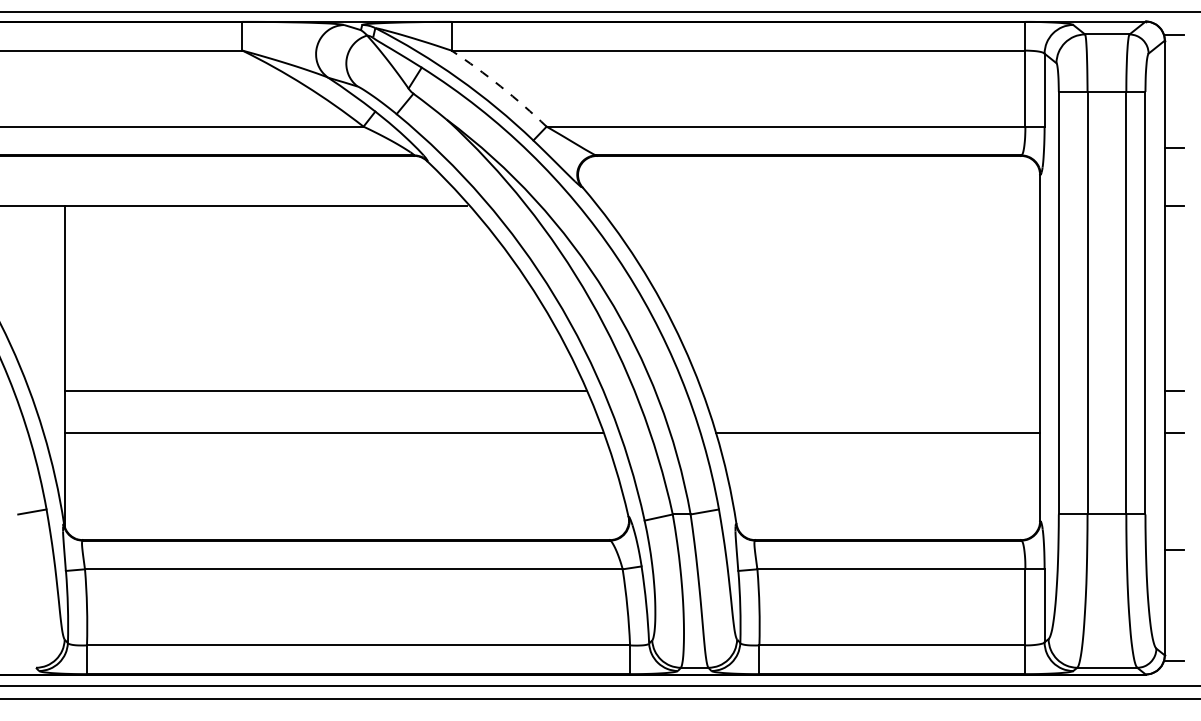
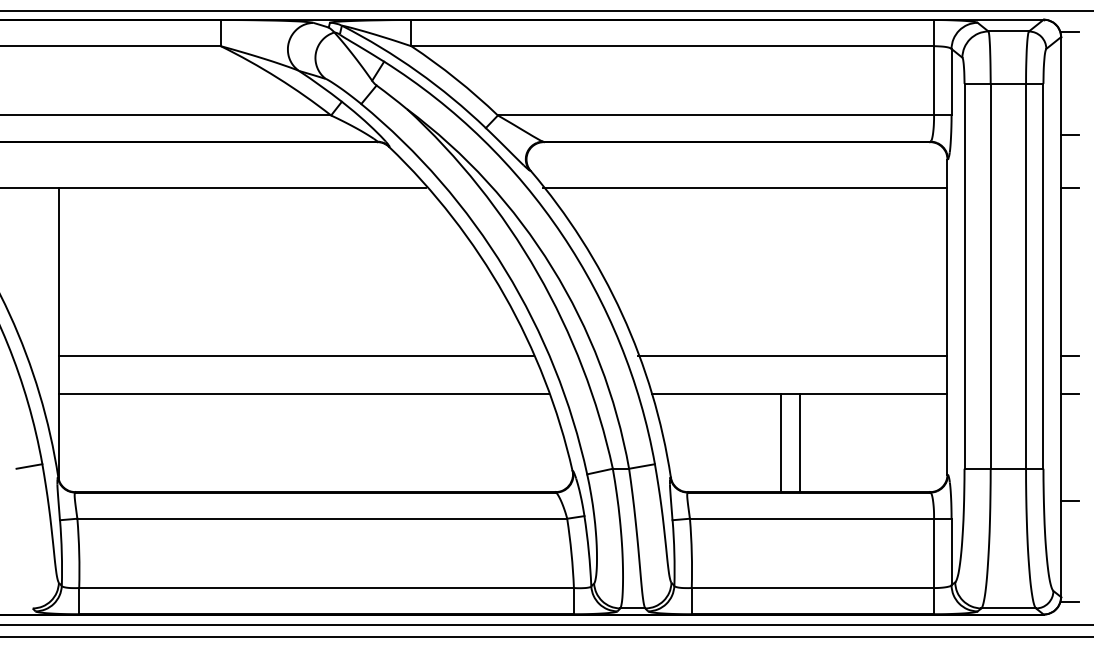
arc: (500, 86) -> (455, 78), dashed -> solid
line: (818, 205) -> (745, 187), added
line: (870, 390) -> (792, 355), added
line: (857, 486) -> (781, 443), added
line: (878, 486) -> (800, 443), added

